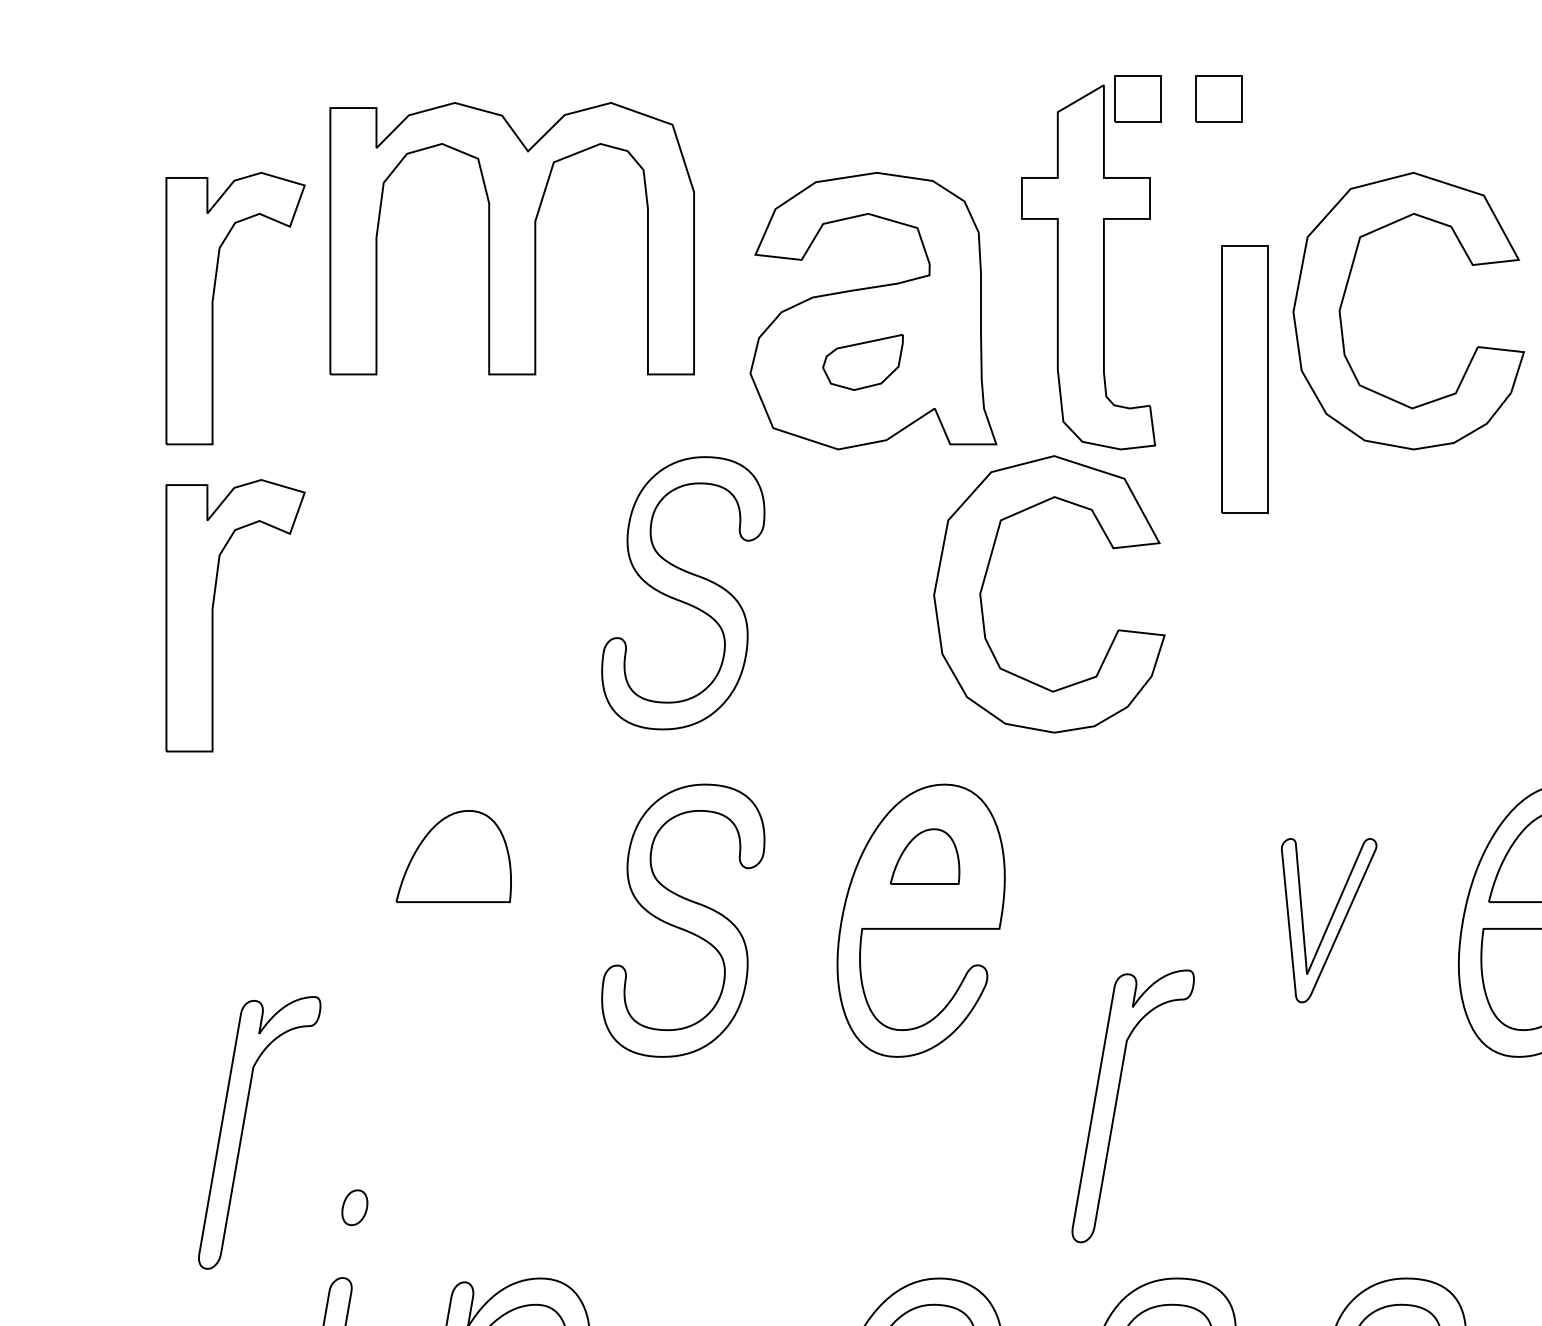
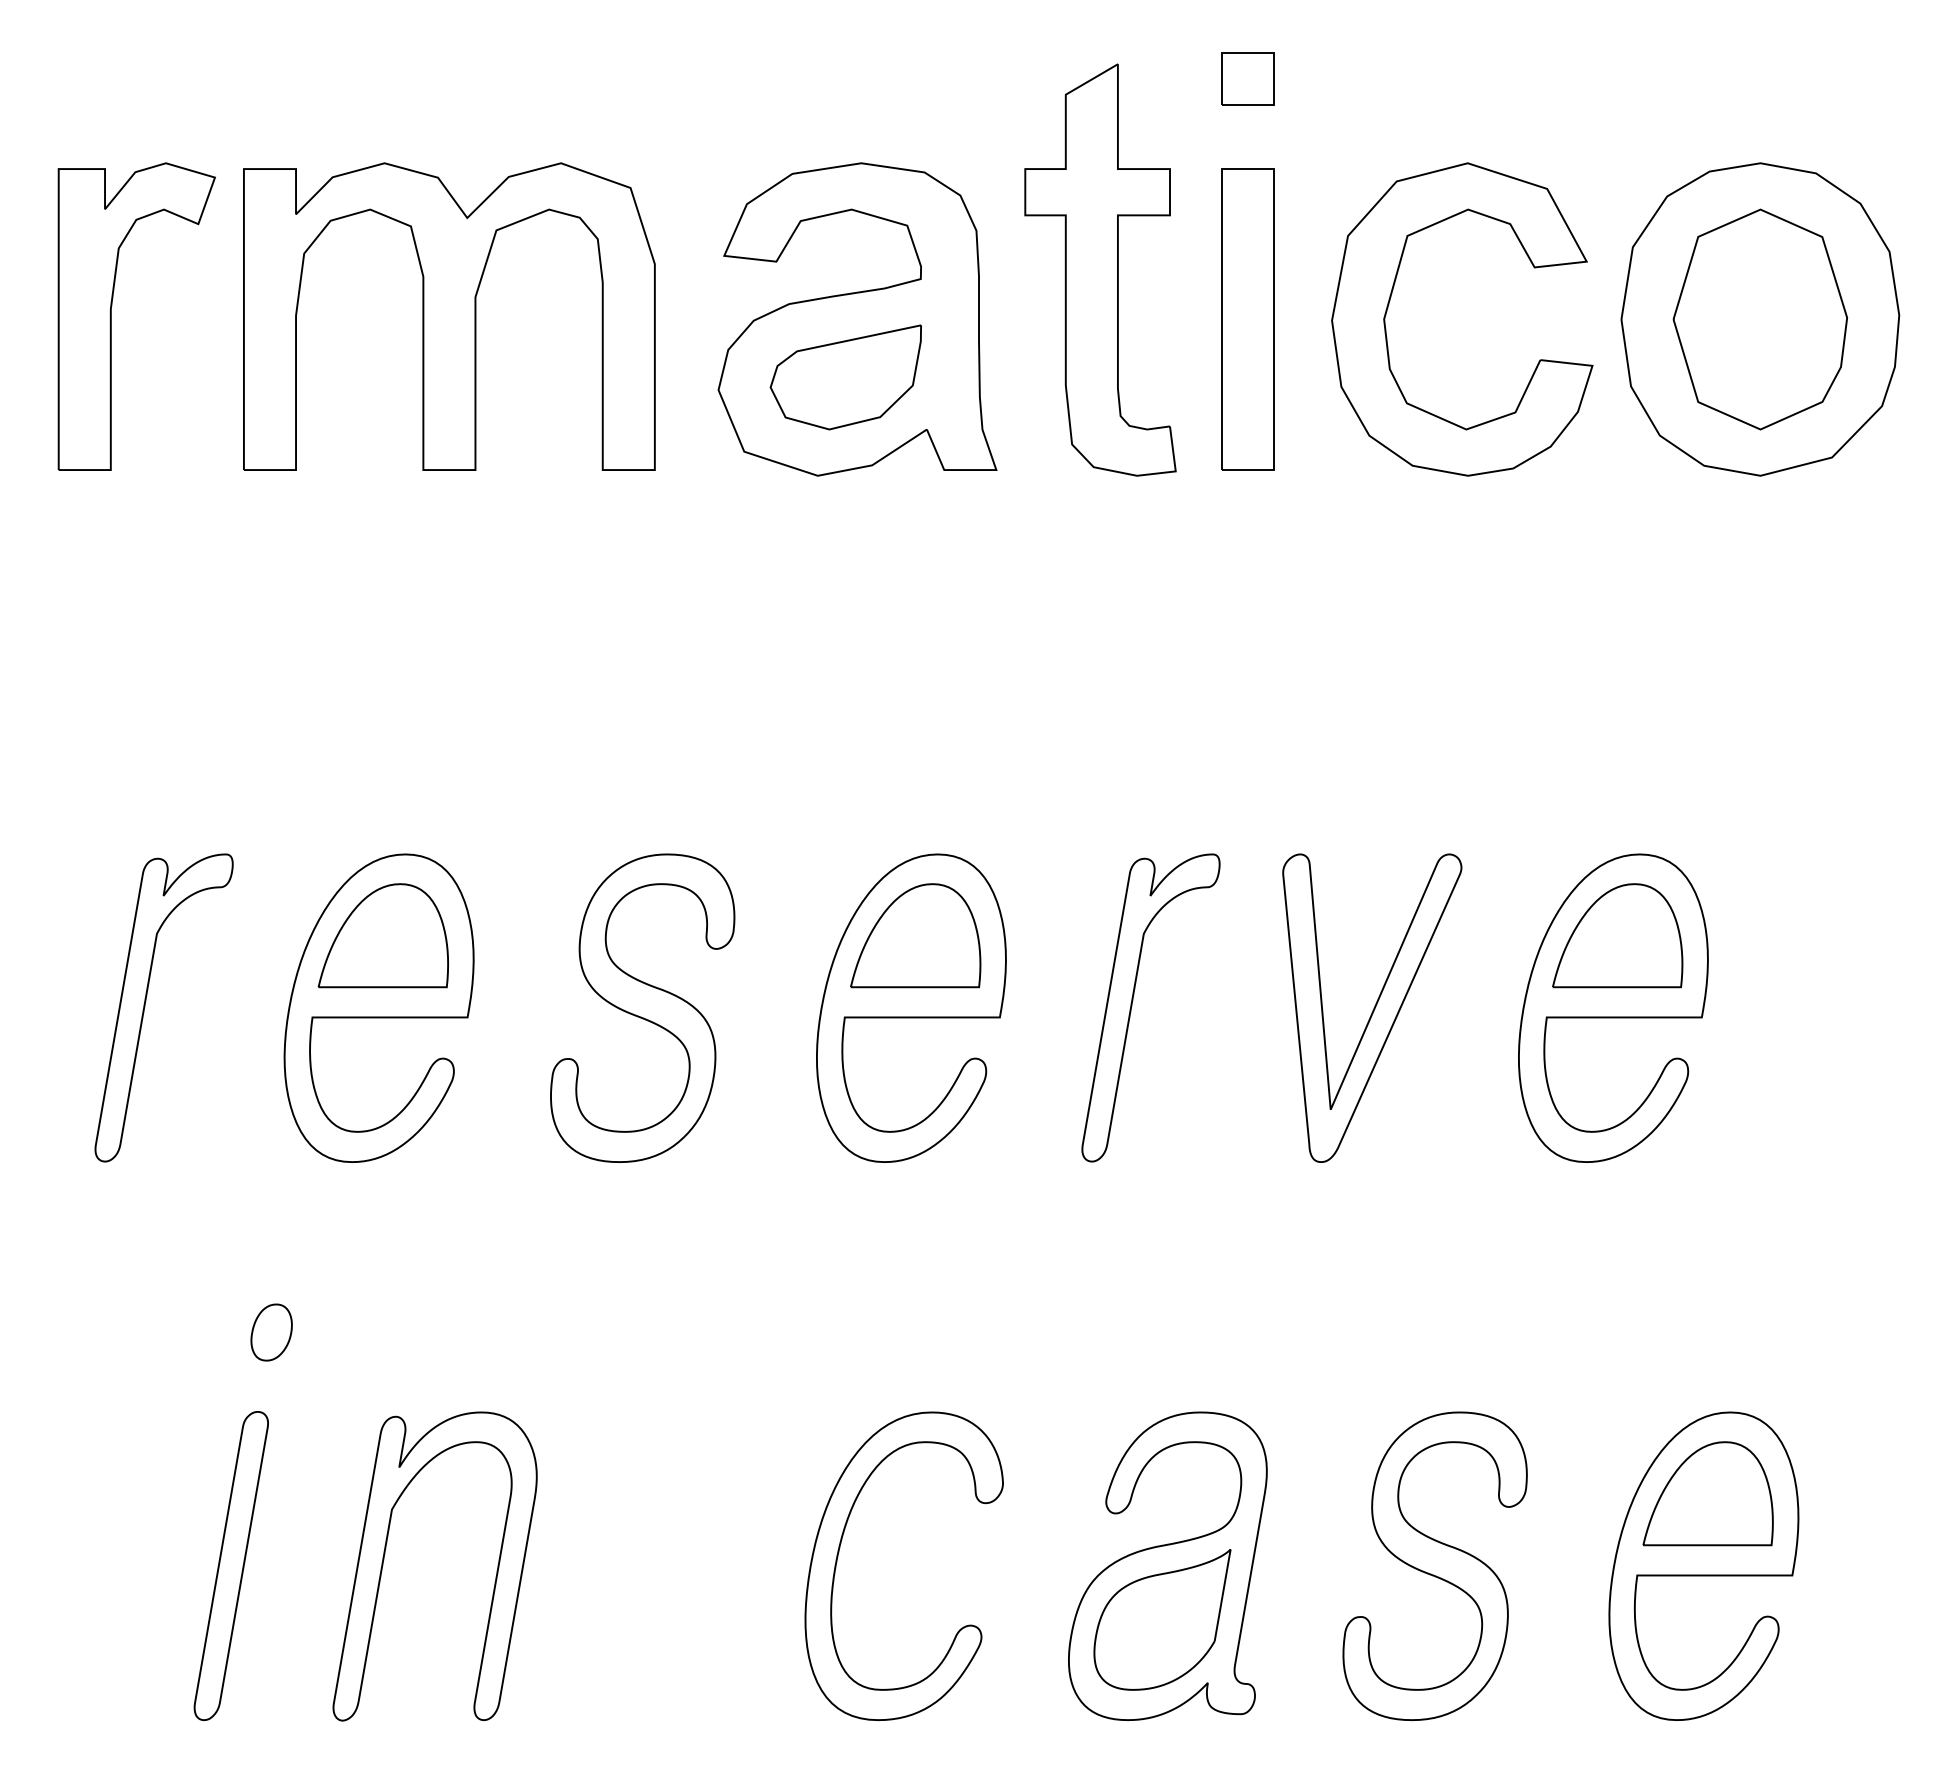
part: (1137, 97) -> (1155, 78), removed
part: (512, 238) -> (449, 316), moved
part: (862, 362) -> (845, 377), size x1.67
part: (1244, 379) -> (1247, 319), moved
part: (986, 574) -> (985, 617), removed
part: (683, 592) -> (642, 637), removed
part: (213, 615) -> (111, 663), removed
part: (924, 856) -> (915, 935), size x1.67
part: (449, 920) -> (378, 1007), added
part: (1329, 920) -> (1372, 1007), size x1.67
part: (1116, 1105) -> (1132, 1006), moved
part: (243, 1132) -> (145, 1007), moved
part: (354, 1207) -> (271, 1332), size x1.43

